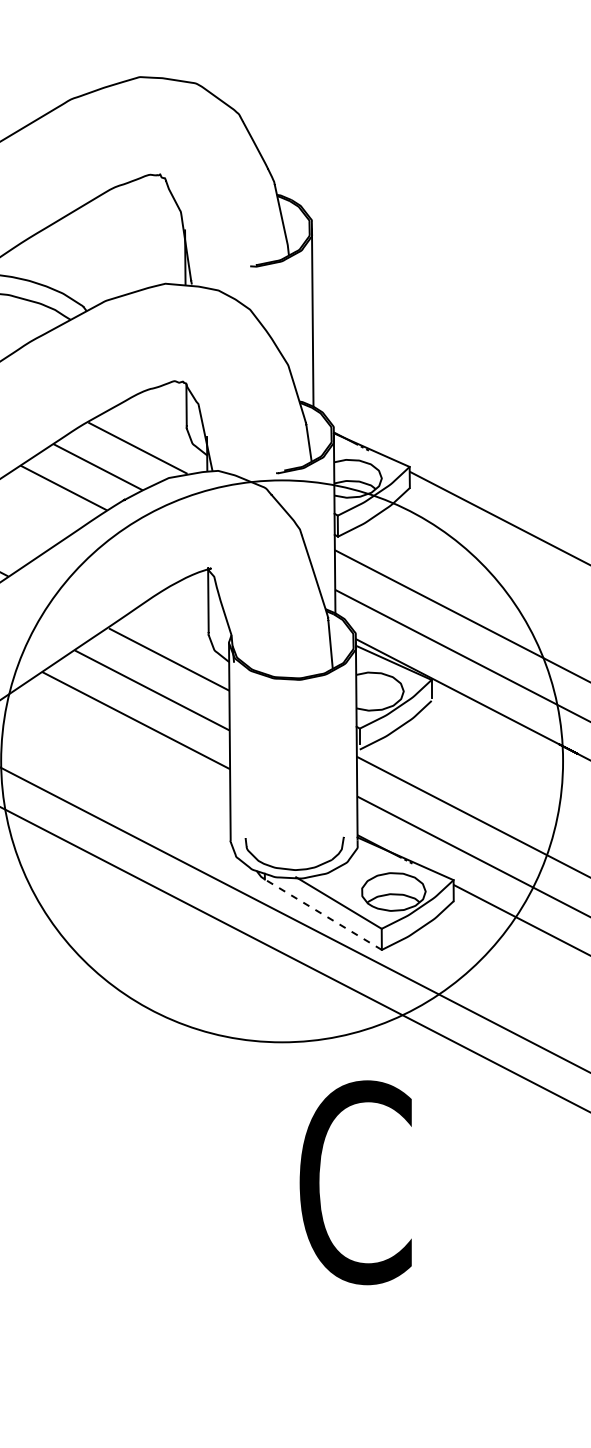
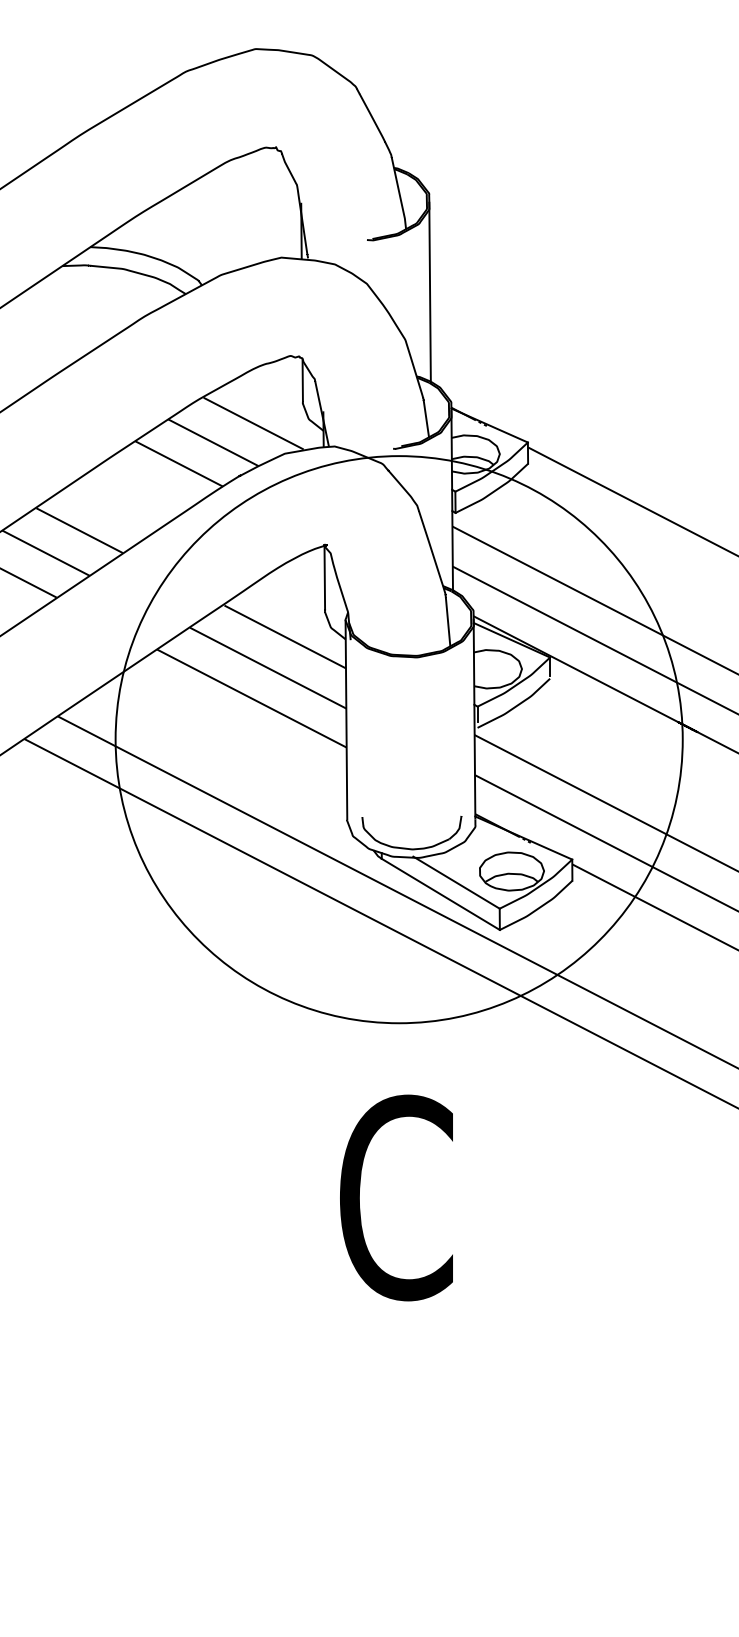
line: (323, 914) -> (440, 894), dashed -> solid
text: (355, 1182) -> (396, 1197), moved

